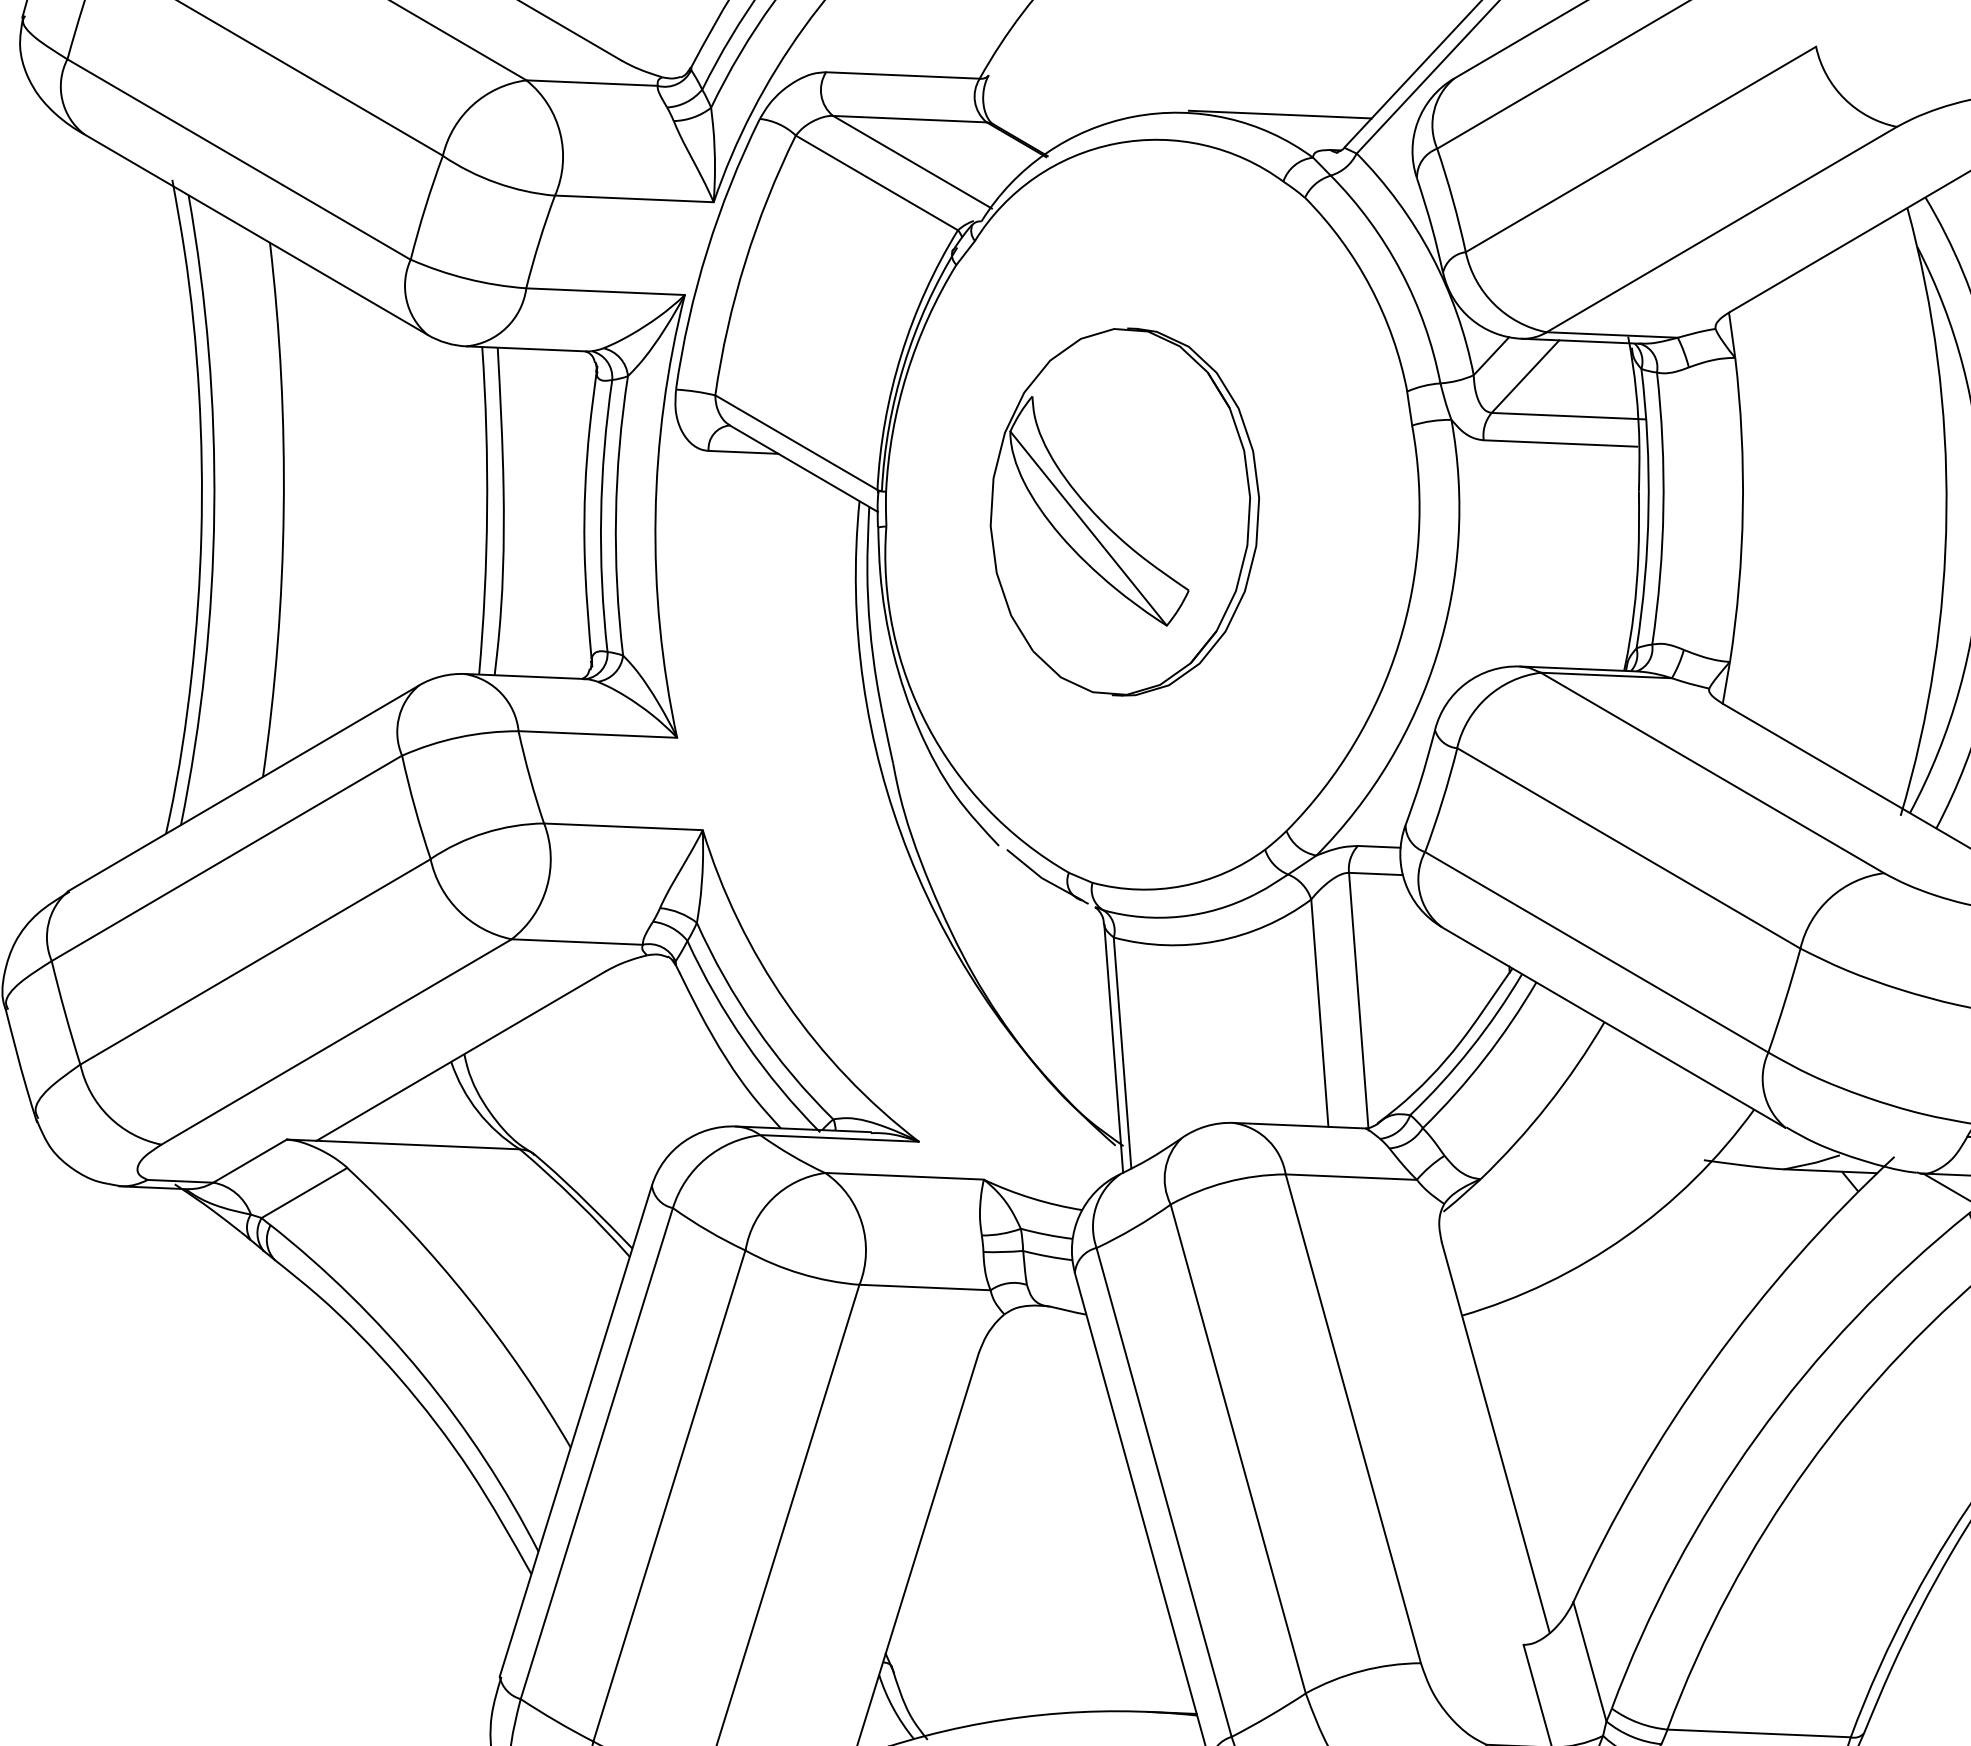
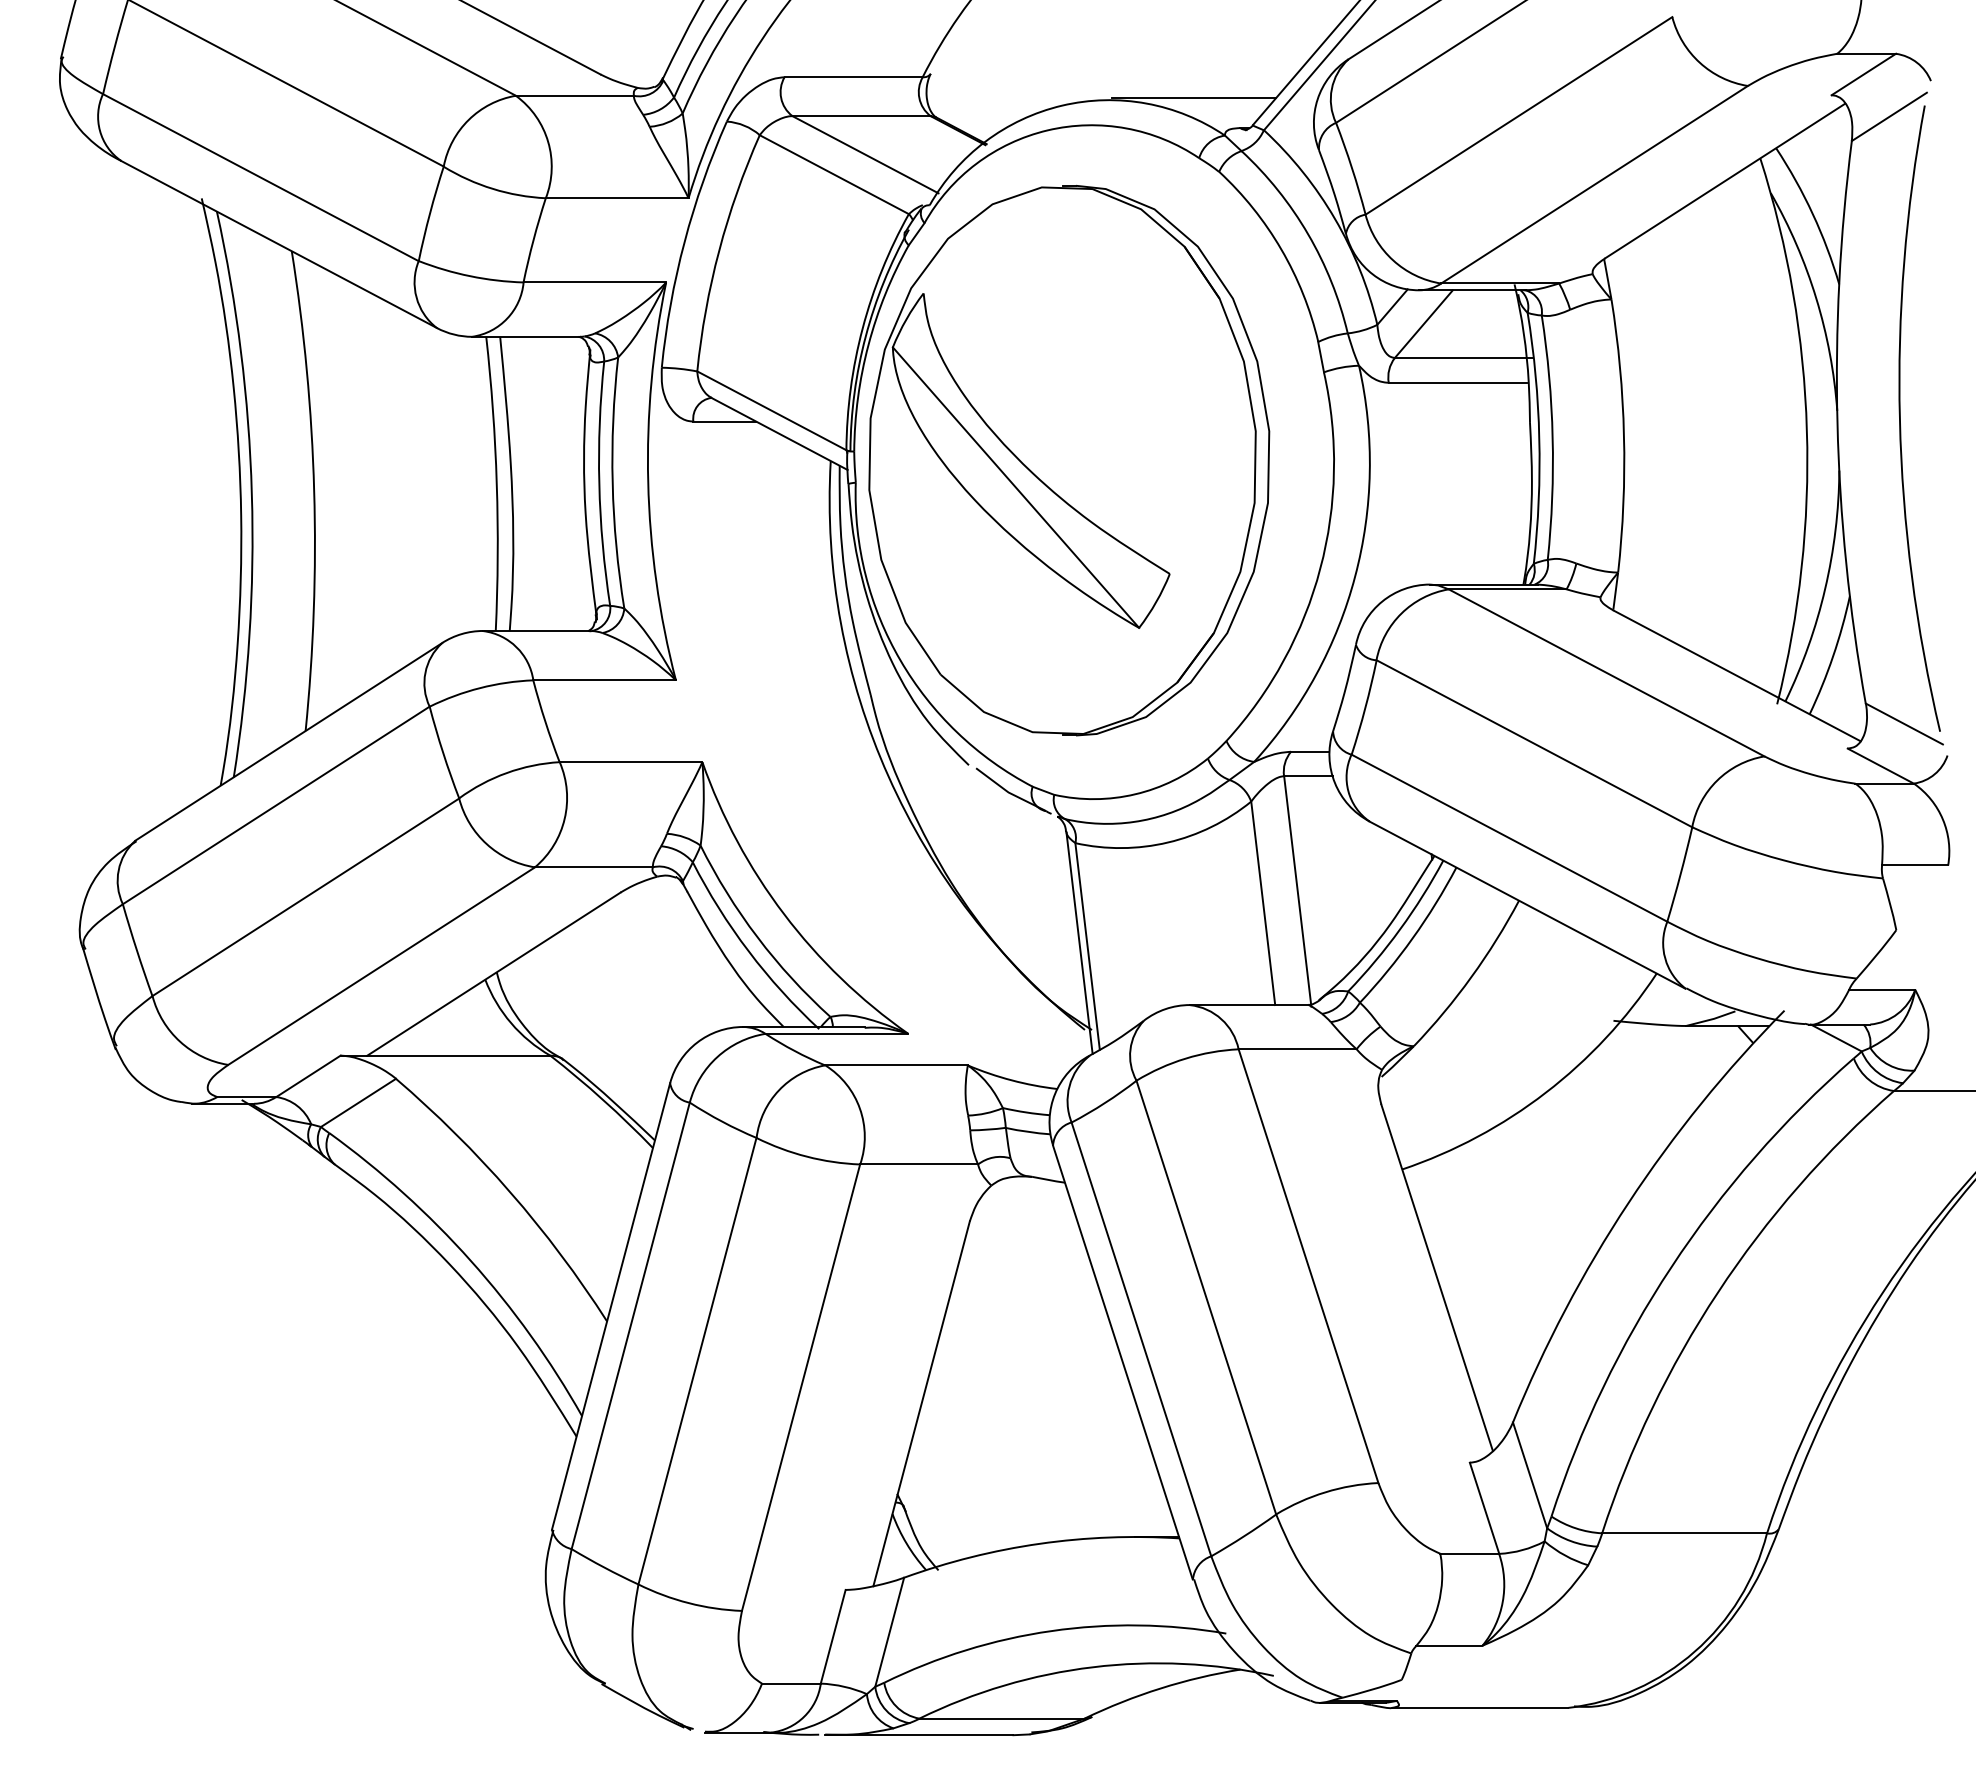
part: (1125, 511) -> (1069, 460), size x1.67

